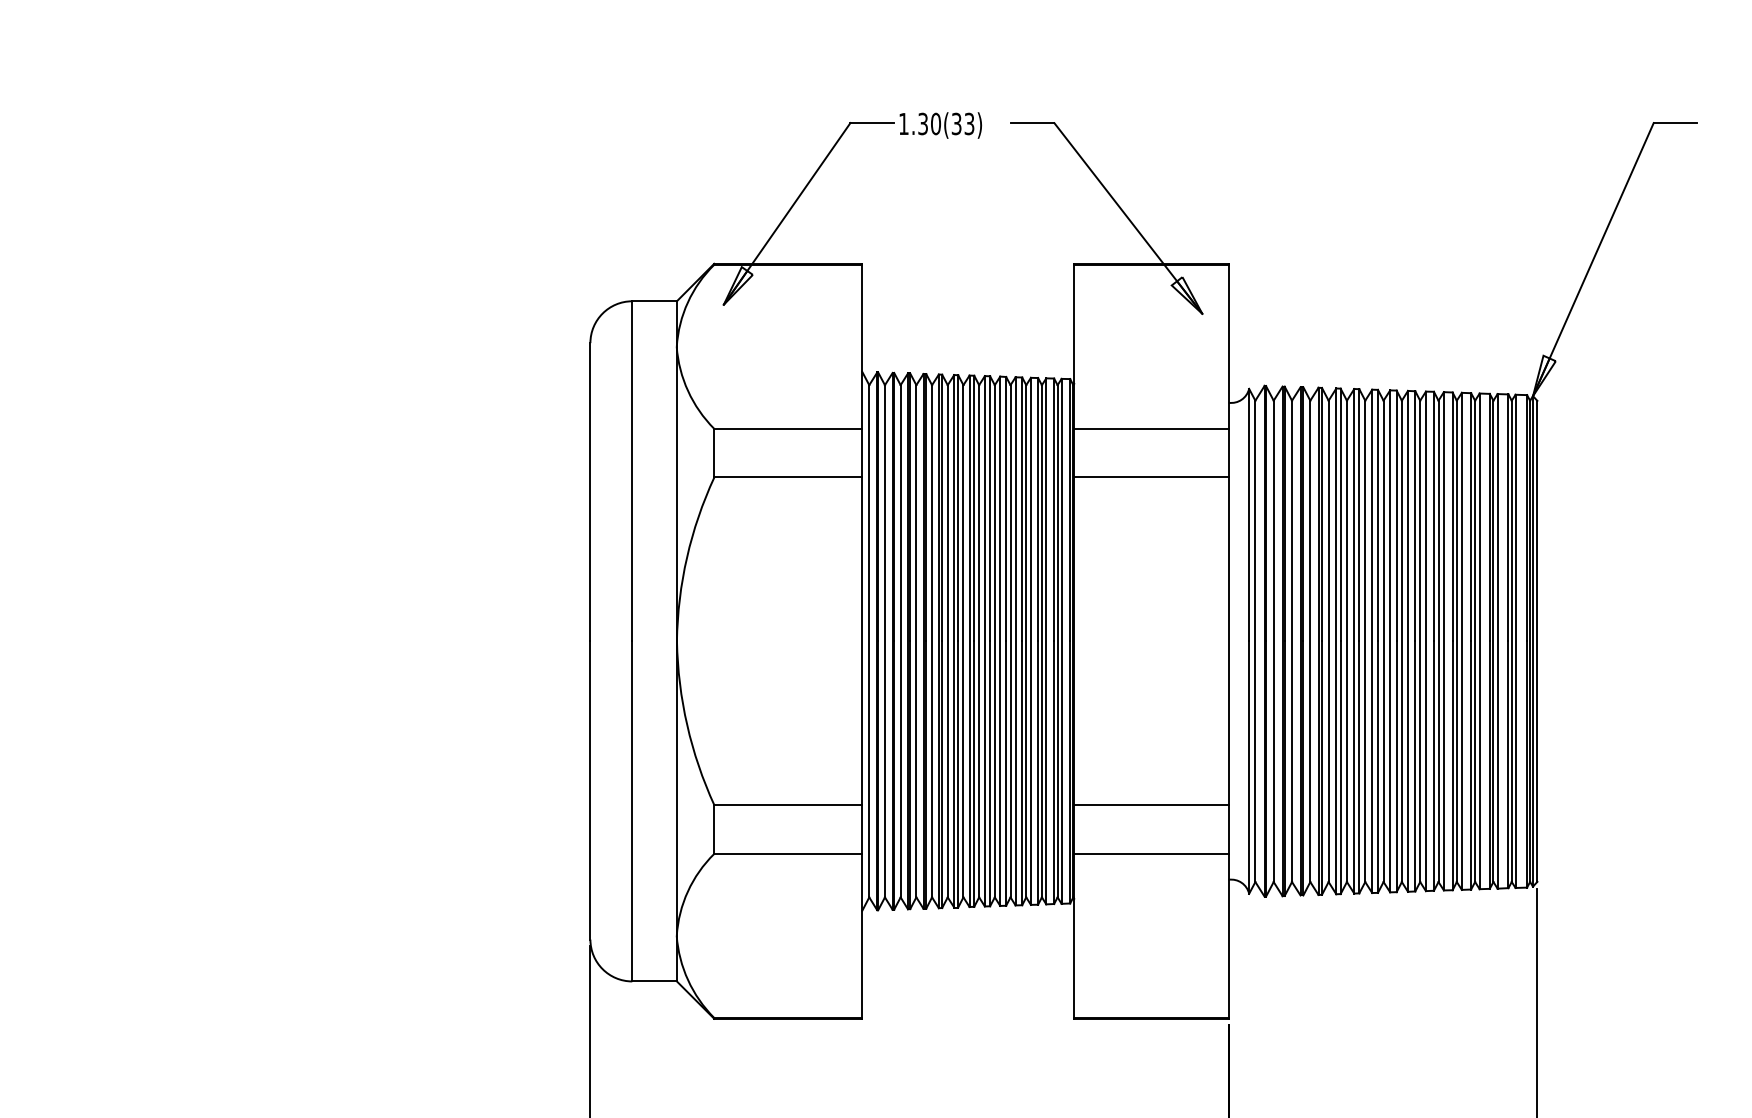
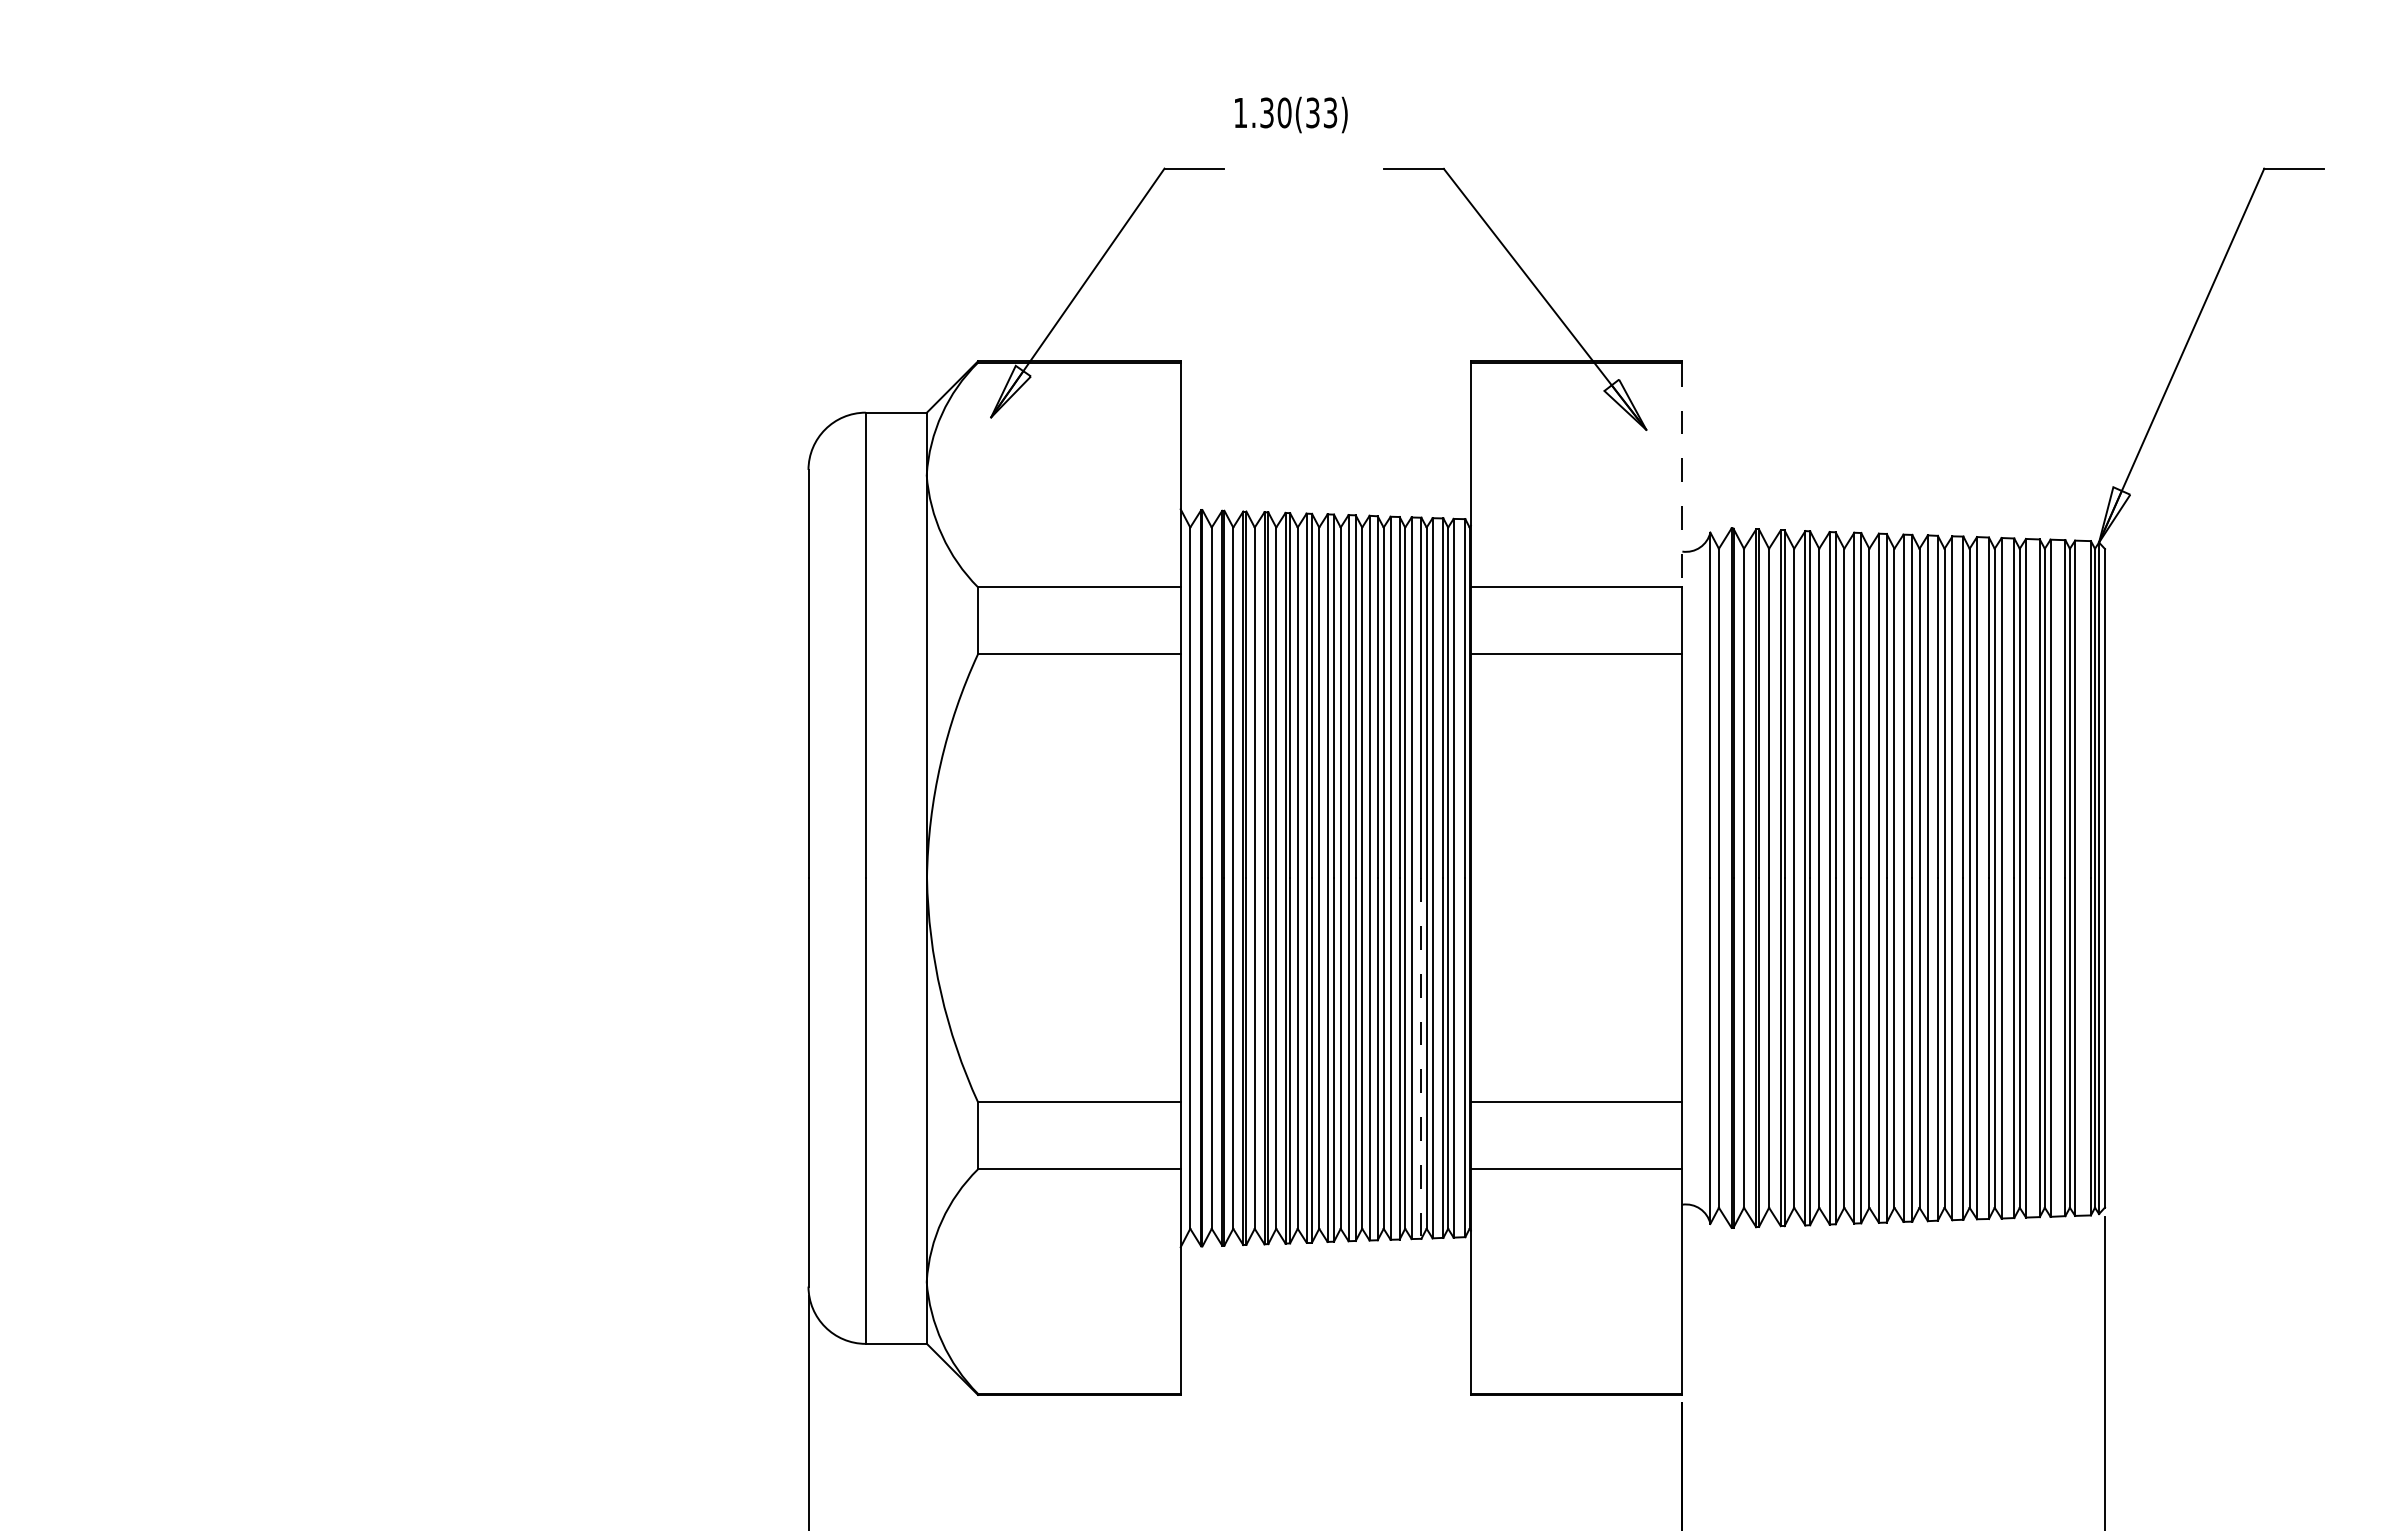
text: (941, 125) -> (1291, 114), moved
line: (1228, 347) -> (1682, 475), solid -> dashed
line: (1038, 773) -> (1421, 1059), solid -> dashed

